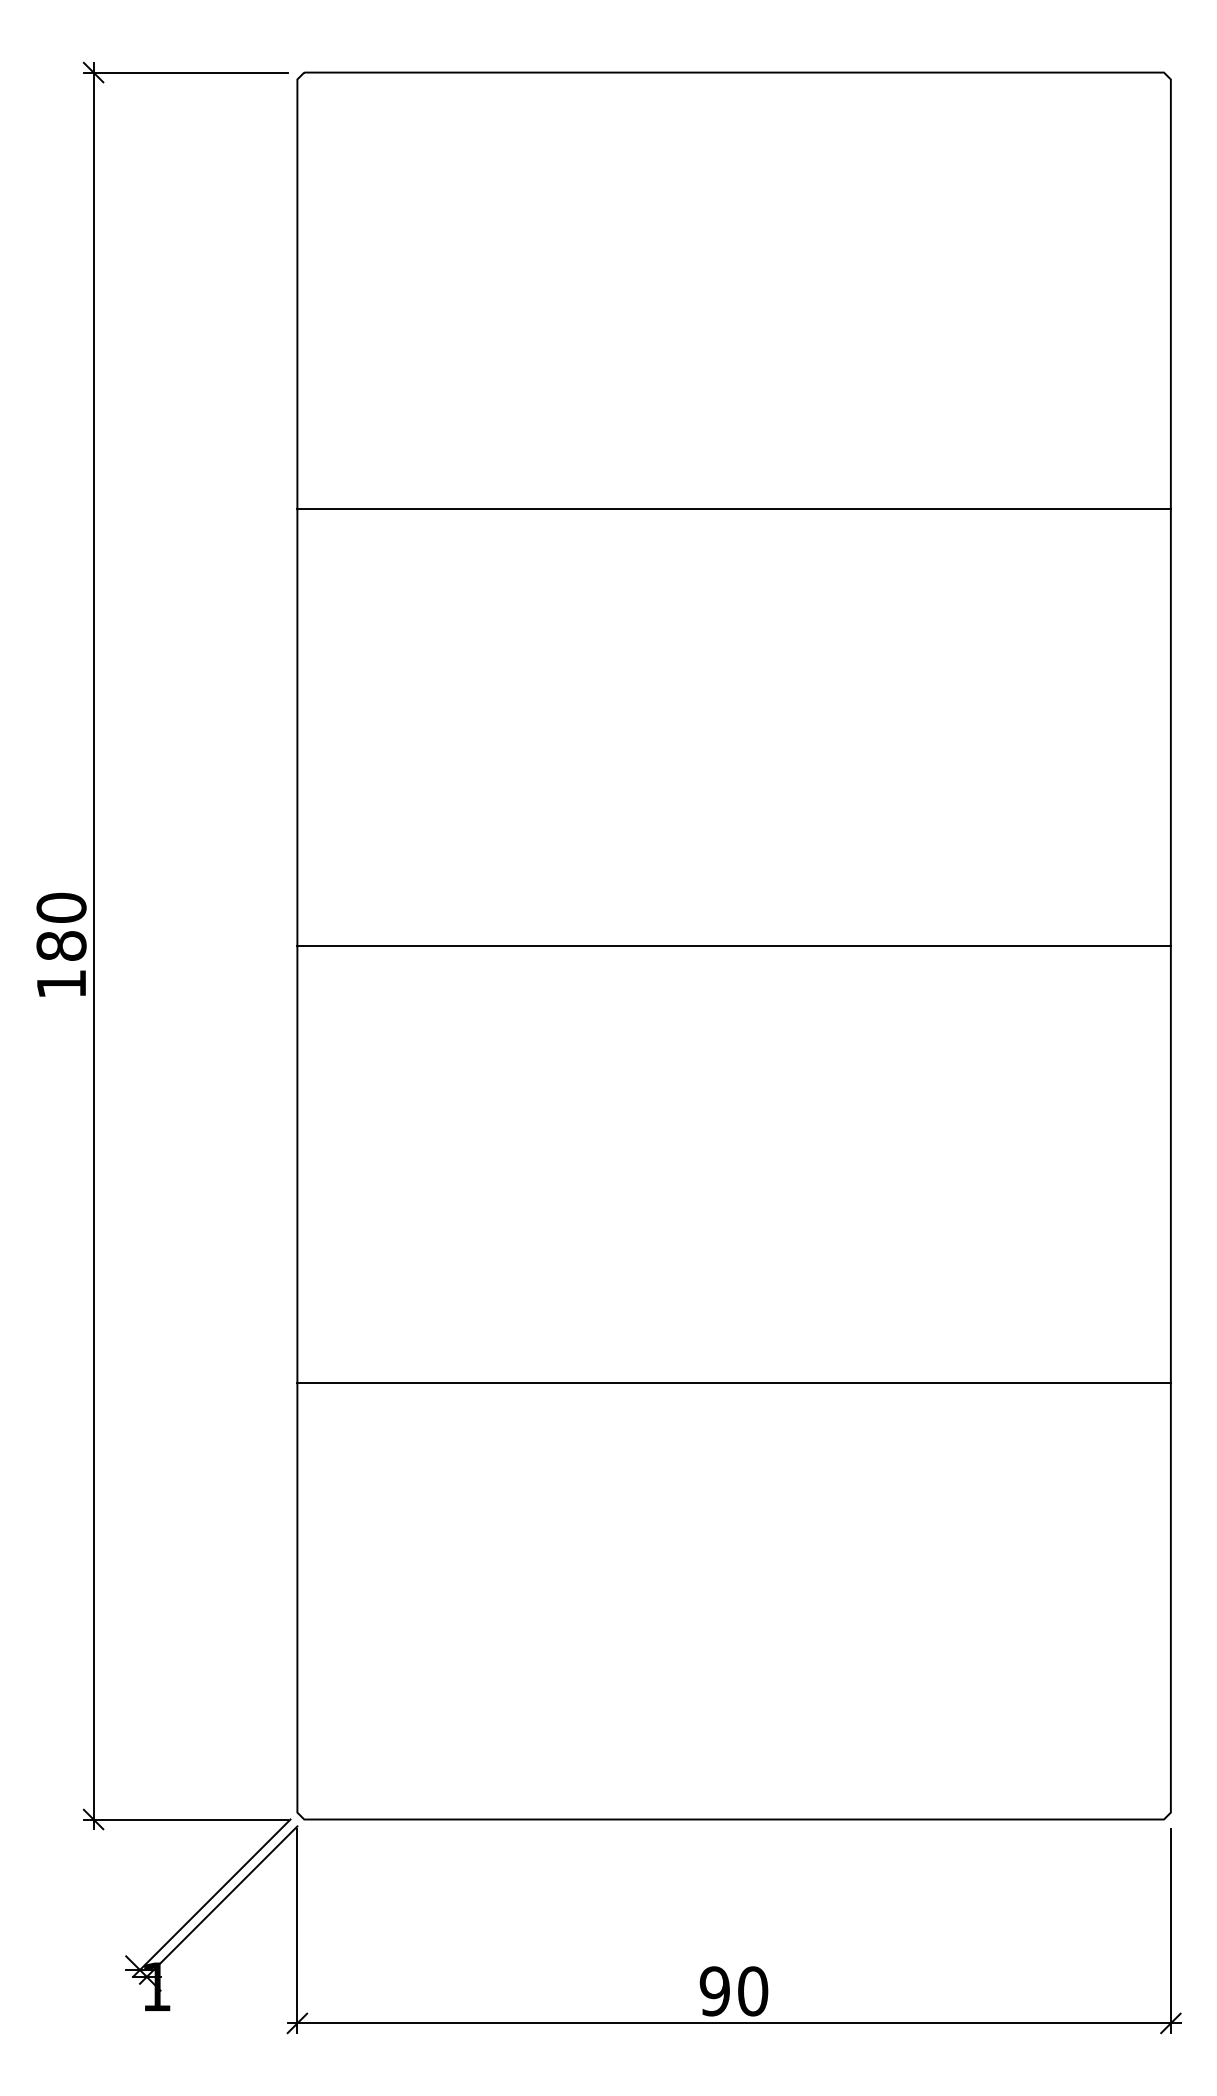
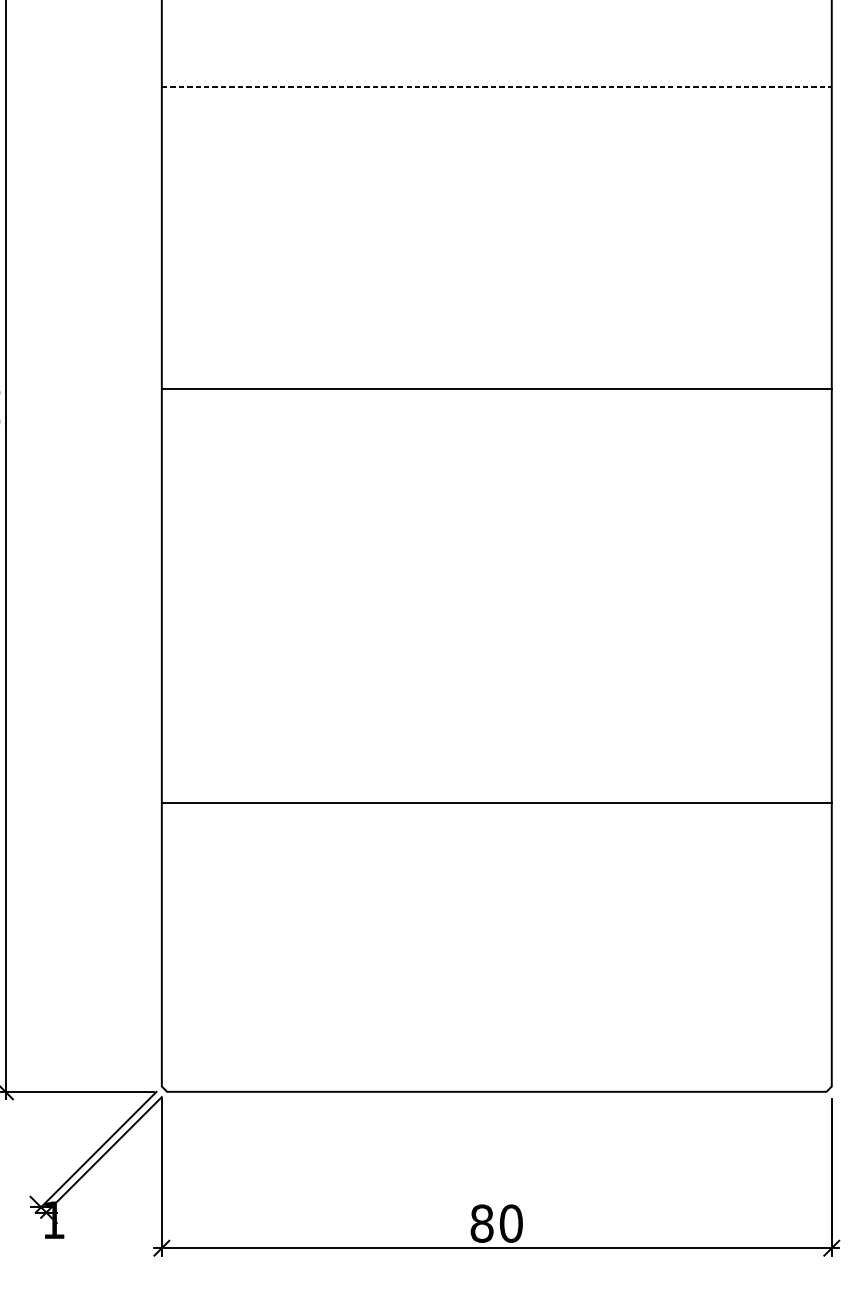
line: (734, 509) -> (497, 87), solid -> dashed
line: (733, 946) -> (496, 389), moved
line: (733, 1382) -> (496, 802), moved
text: (714, 1991) -> (481, 1223), 90 -> 80

